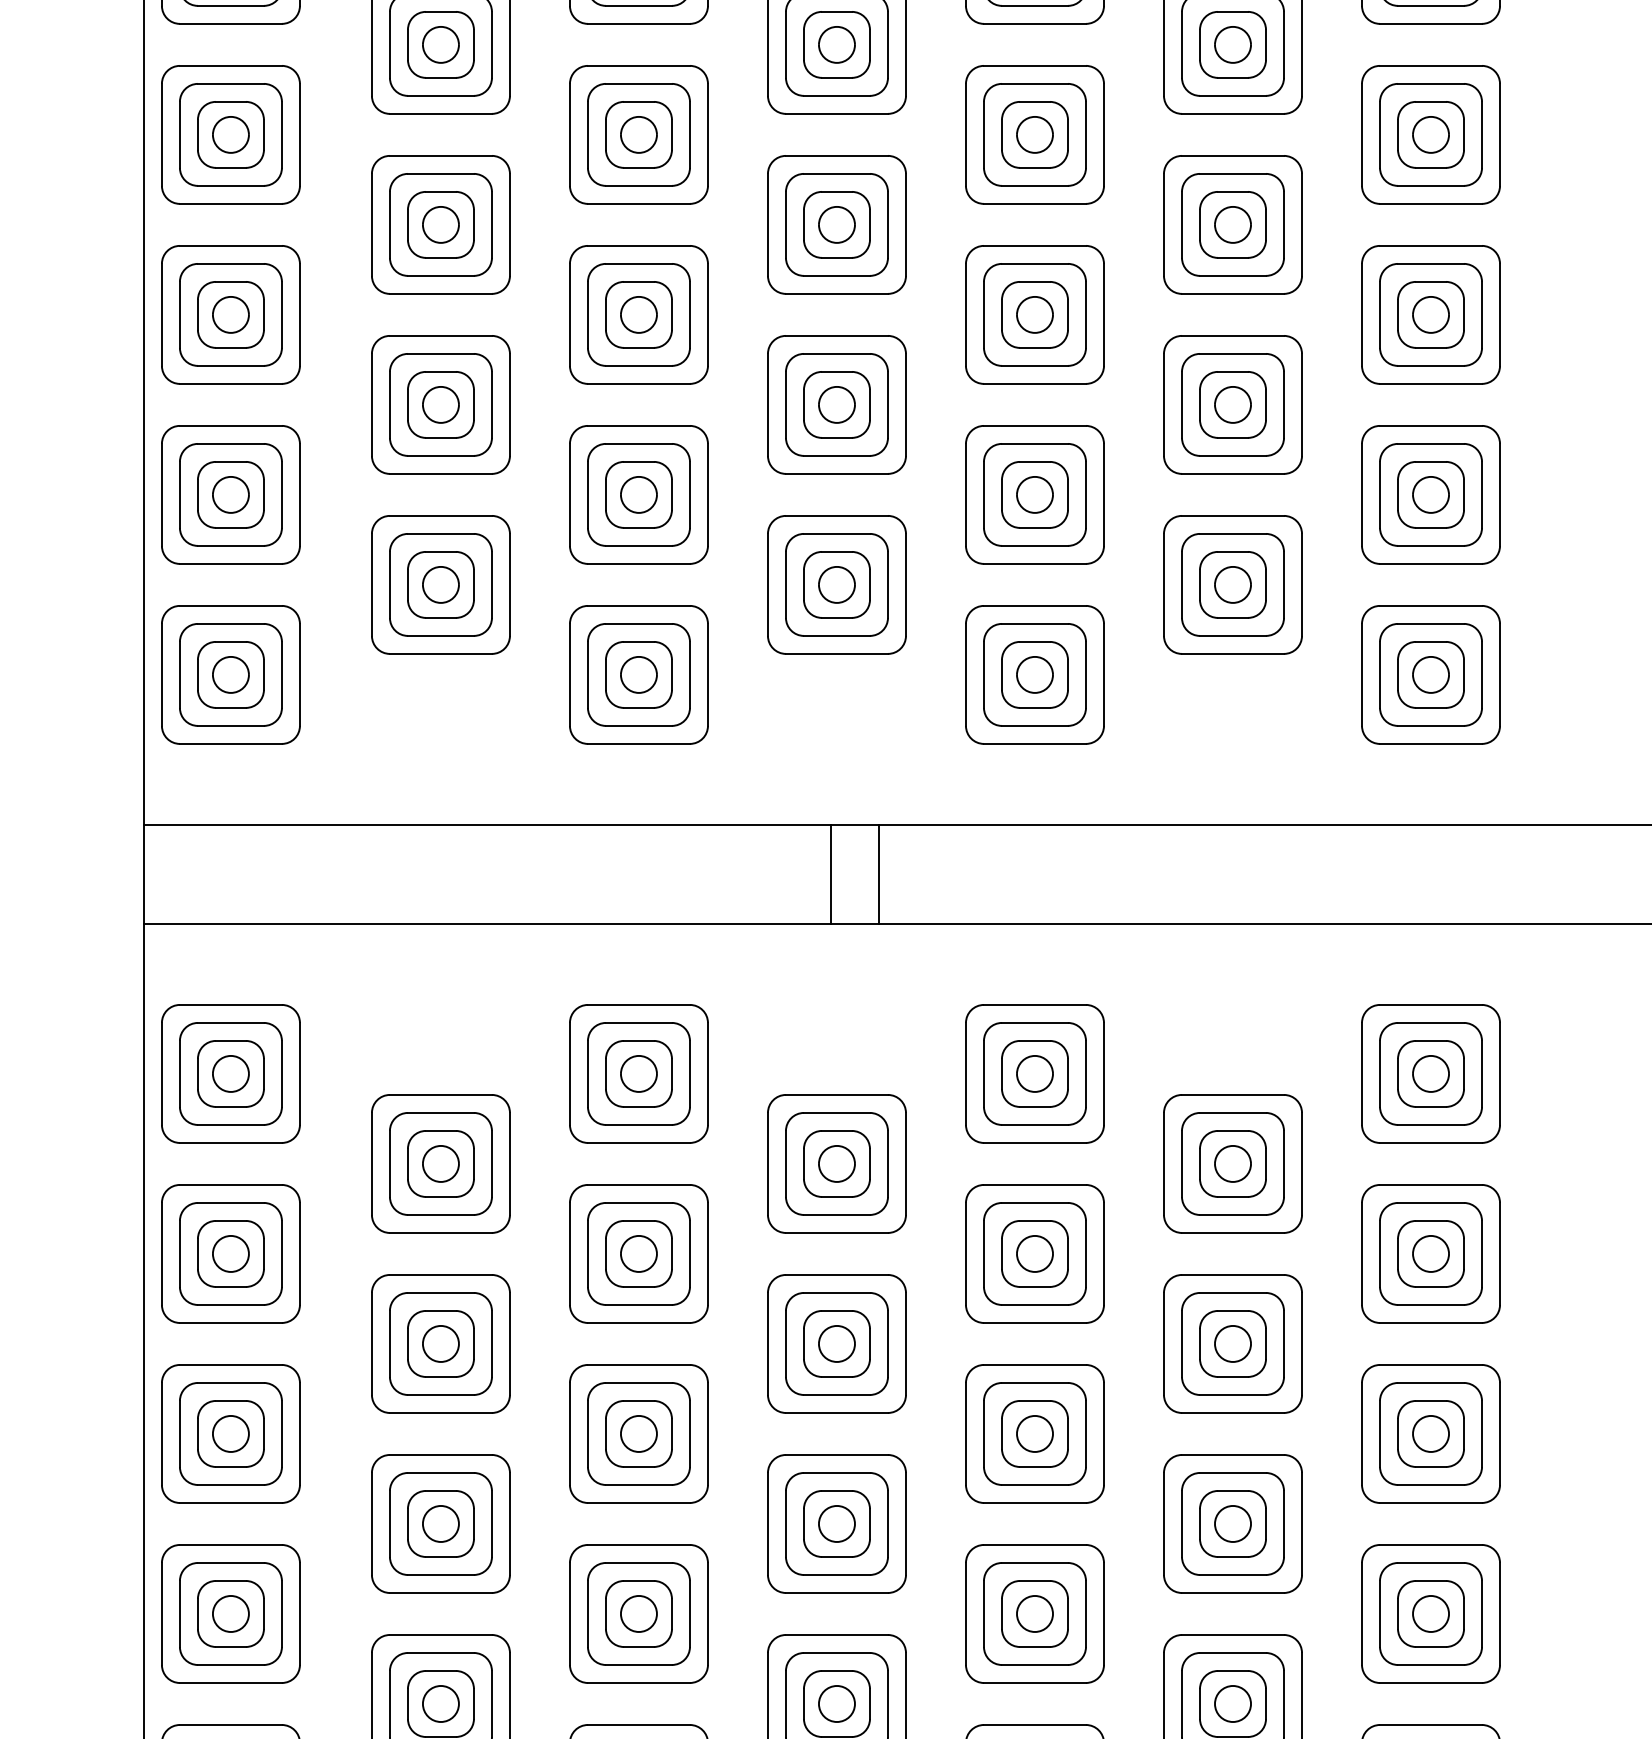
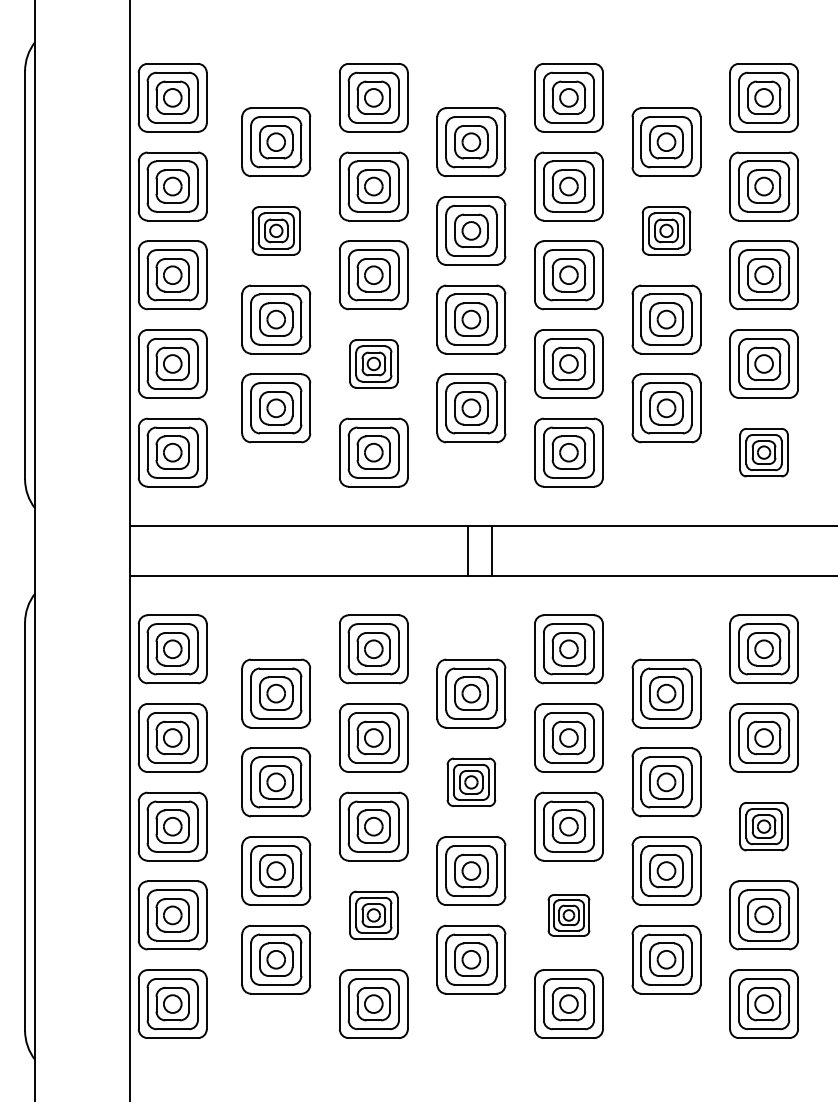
part: (441, 224) -> (276, 230), size x0.7
part: (1232, 224) -> (666, 230), size x0.7
part: (638, 493) -> (373, 363), size x0.7
part: (1429, 674) -> (763, 452), size x0.7
part: (837, 1344) -> (471, 782), size x0.7
part: (1429, 1433) -> (763, 826), size x0.7
part: (638, 1614) -> (373, 915), size x0.7
part: (1034, 1614) -> (568, 915), size x0.6

